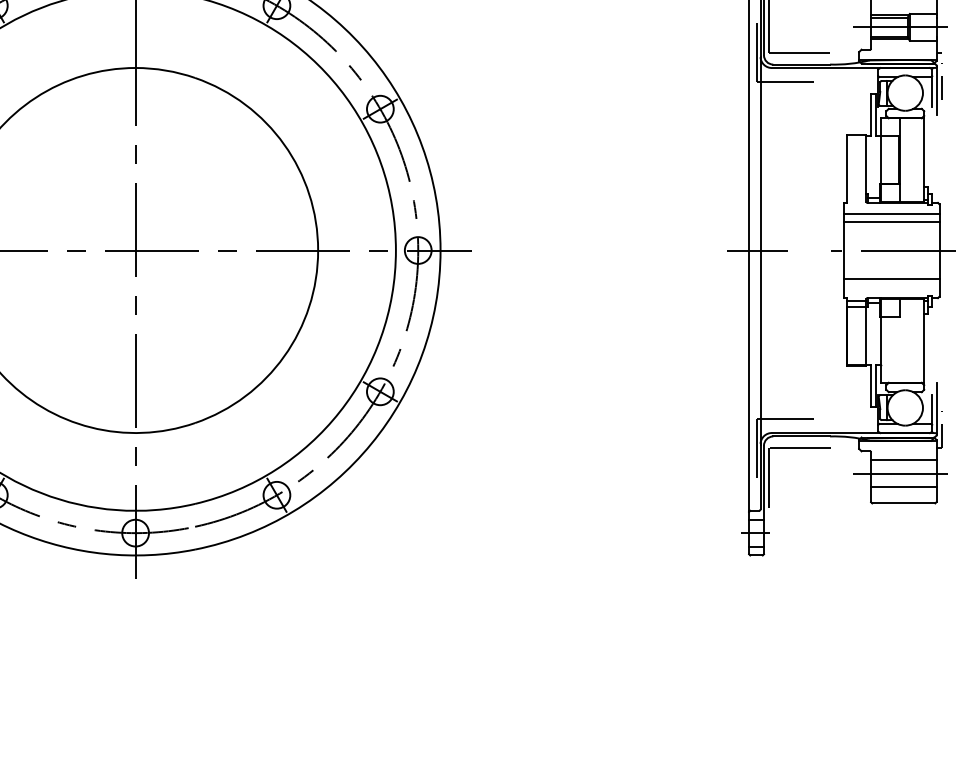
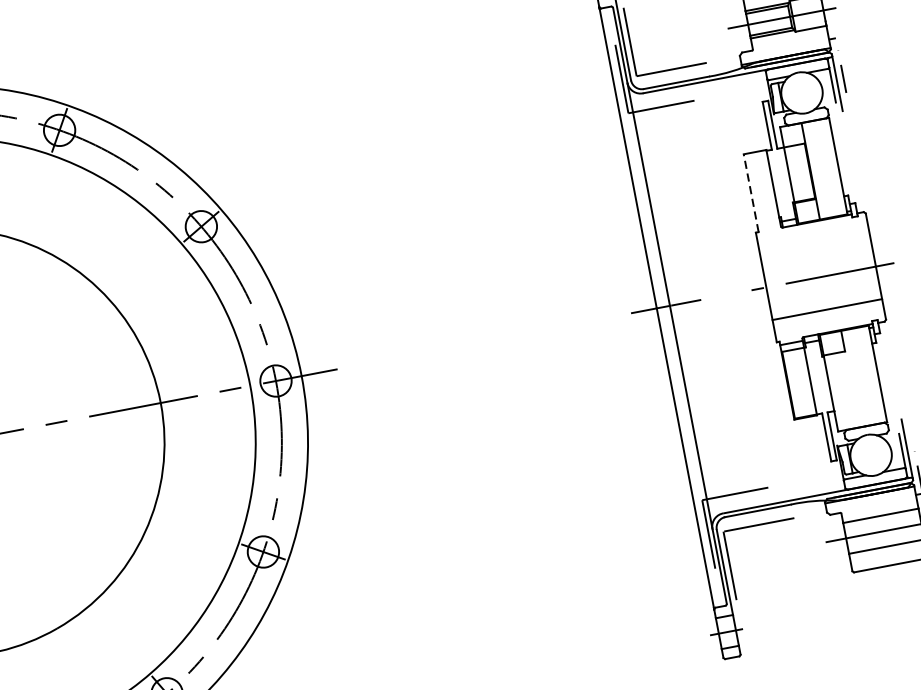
line: (846, 169) -> (751, 193), solid -> dashed
line: (891, 213) -> (812, 234), removed
line: (891, 222) -> (814, 244), removed

